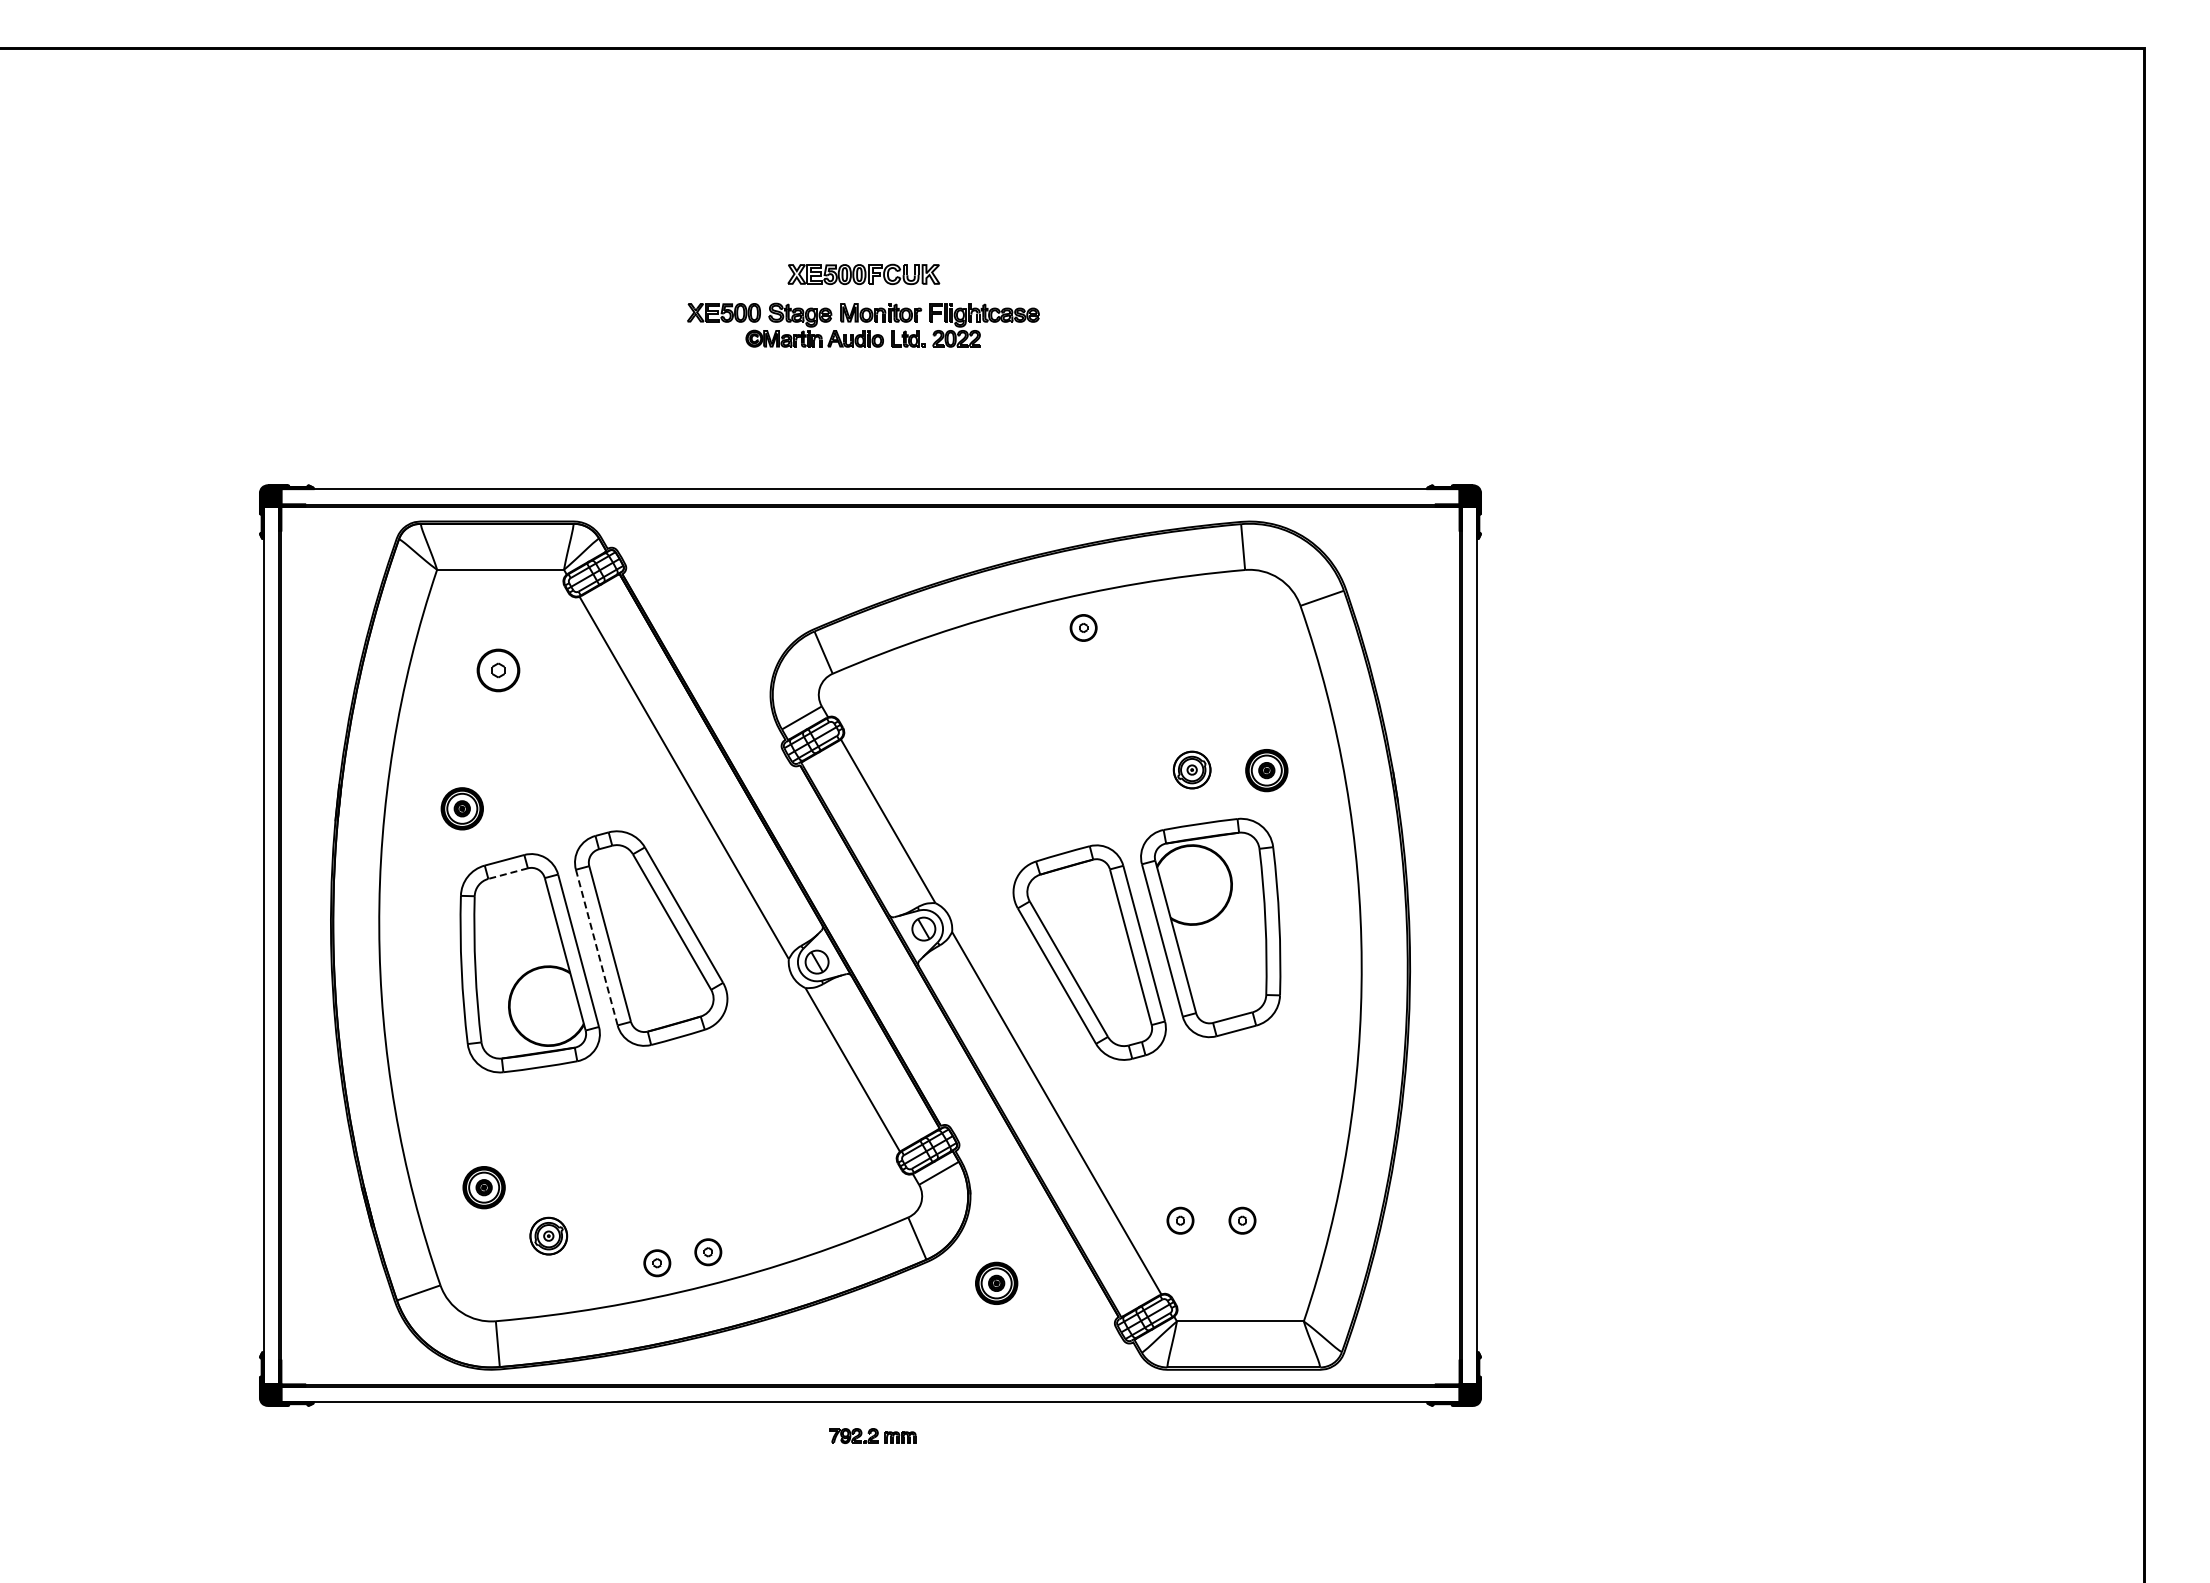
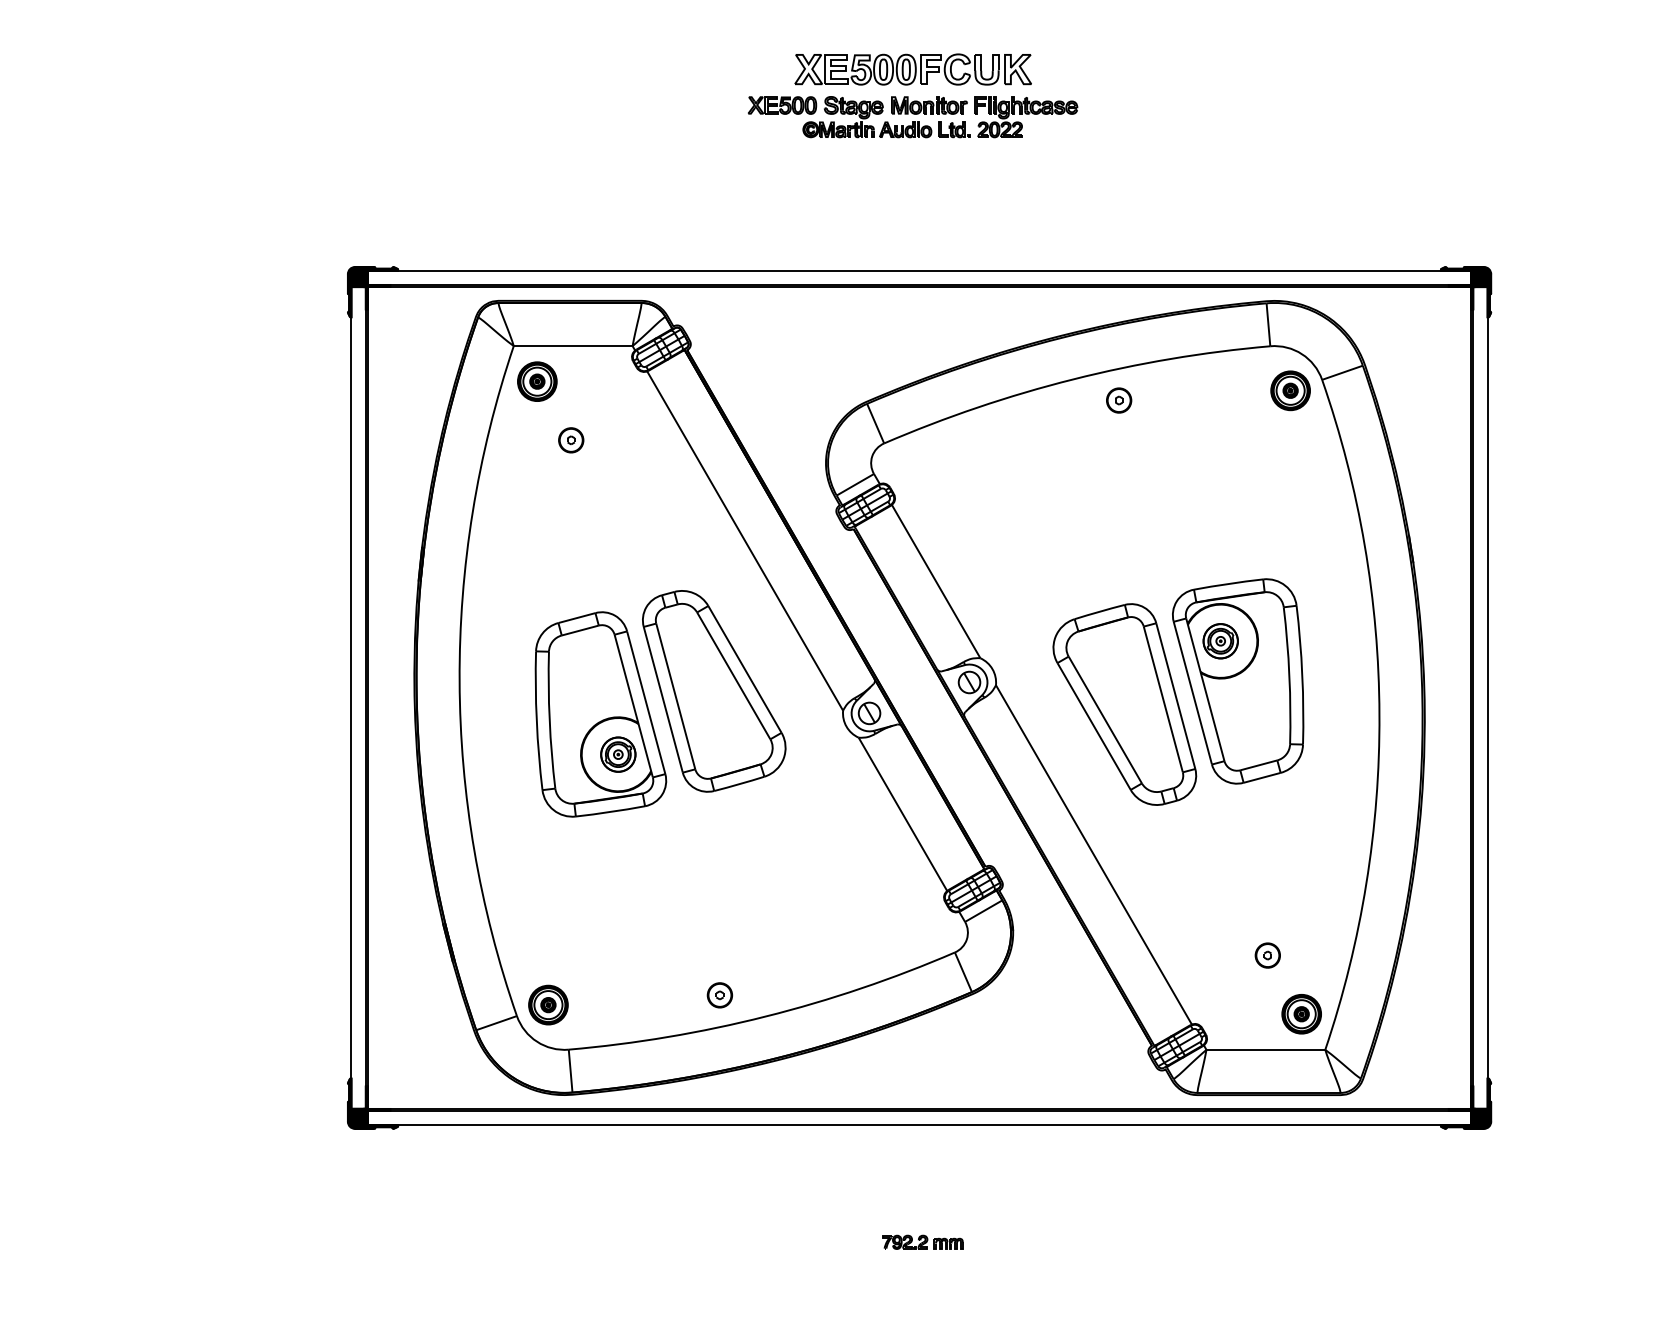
part: (863, 274) -> (913, 69), size x1.67
part: (498, 670) -> (571, 440), size x0.62
part: (1191, 769) -> (1220, 640), moved
part: (1266, 770) -> (1290, 390), moved
part: (461, 808) -> (536, 381), moved
line: (507, 873) -> (579, 630), dashed -> solid
line: (596, 947) -> (663, 699), dashed -> solid
part: (483, 1187) -> (547, 1004), moved
part: (1180, 1220) -> (1209, 955), removed
part: (548, 1235) -> (618, 754), moved
part: (708, 1252) -> (767, 985), removed
part: (996, 1282) -> (1301, 1013), moved
part: (872, 1435) -> (922, 1241), moved

